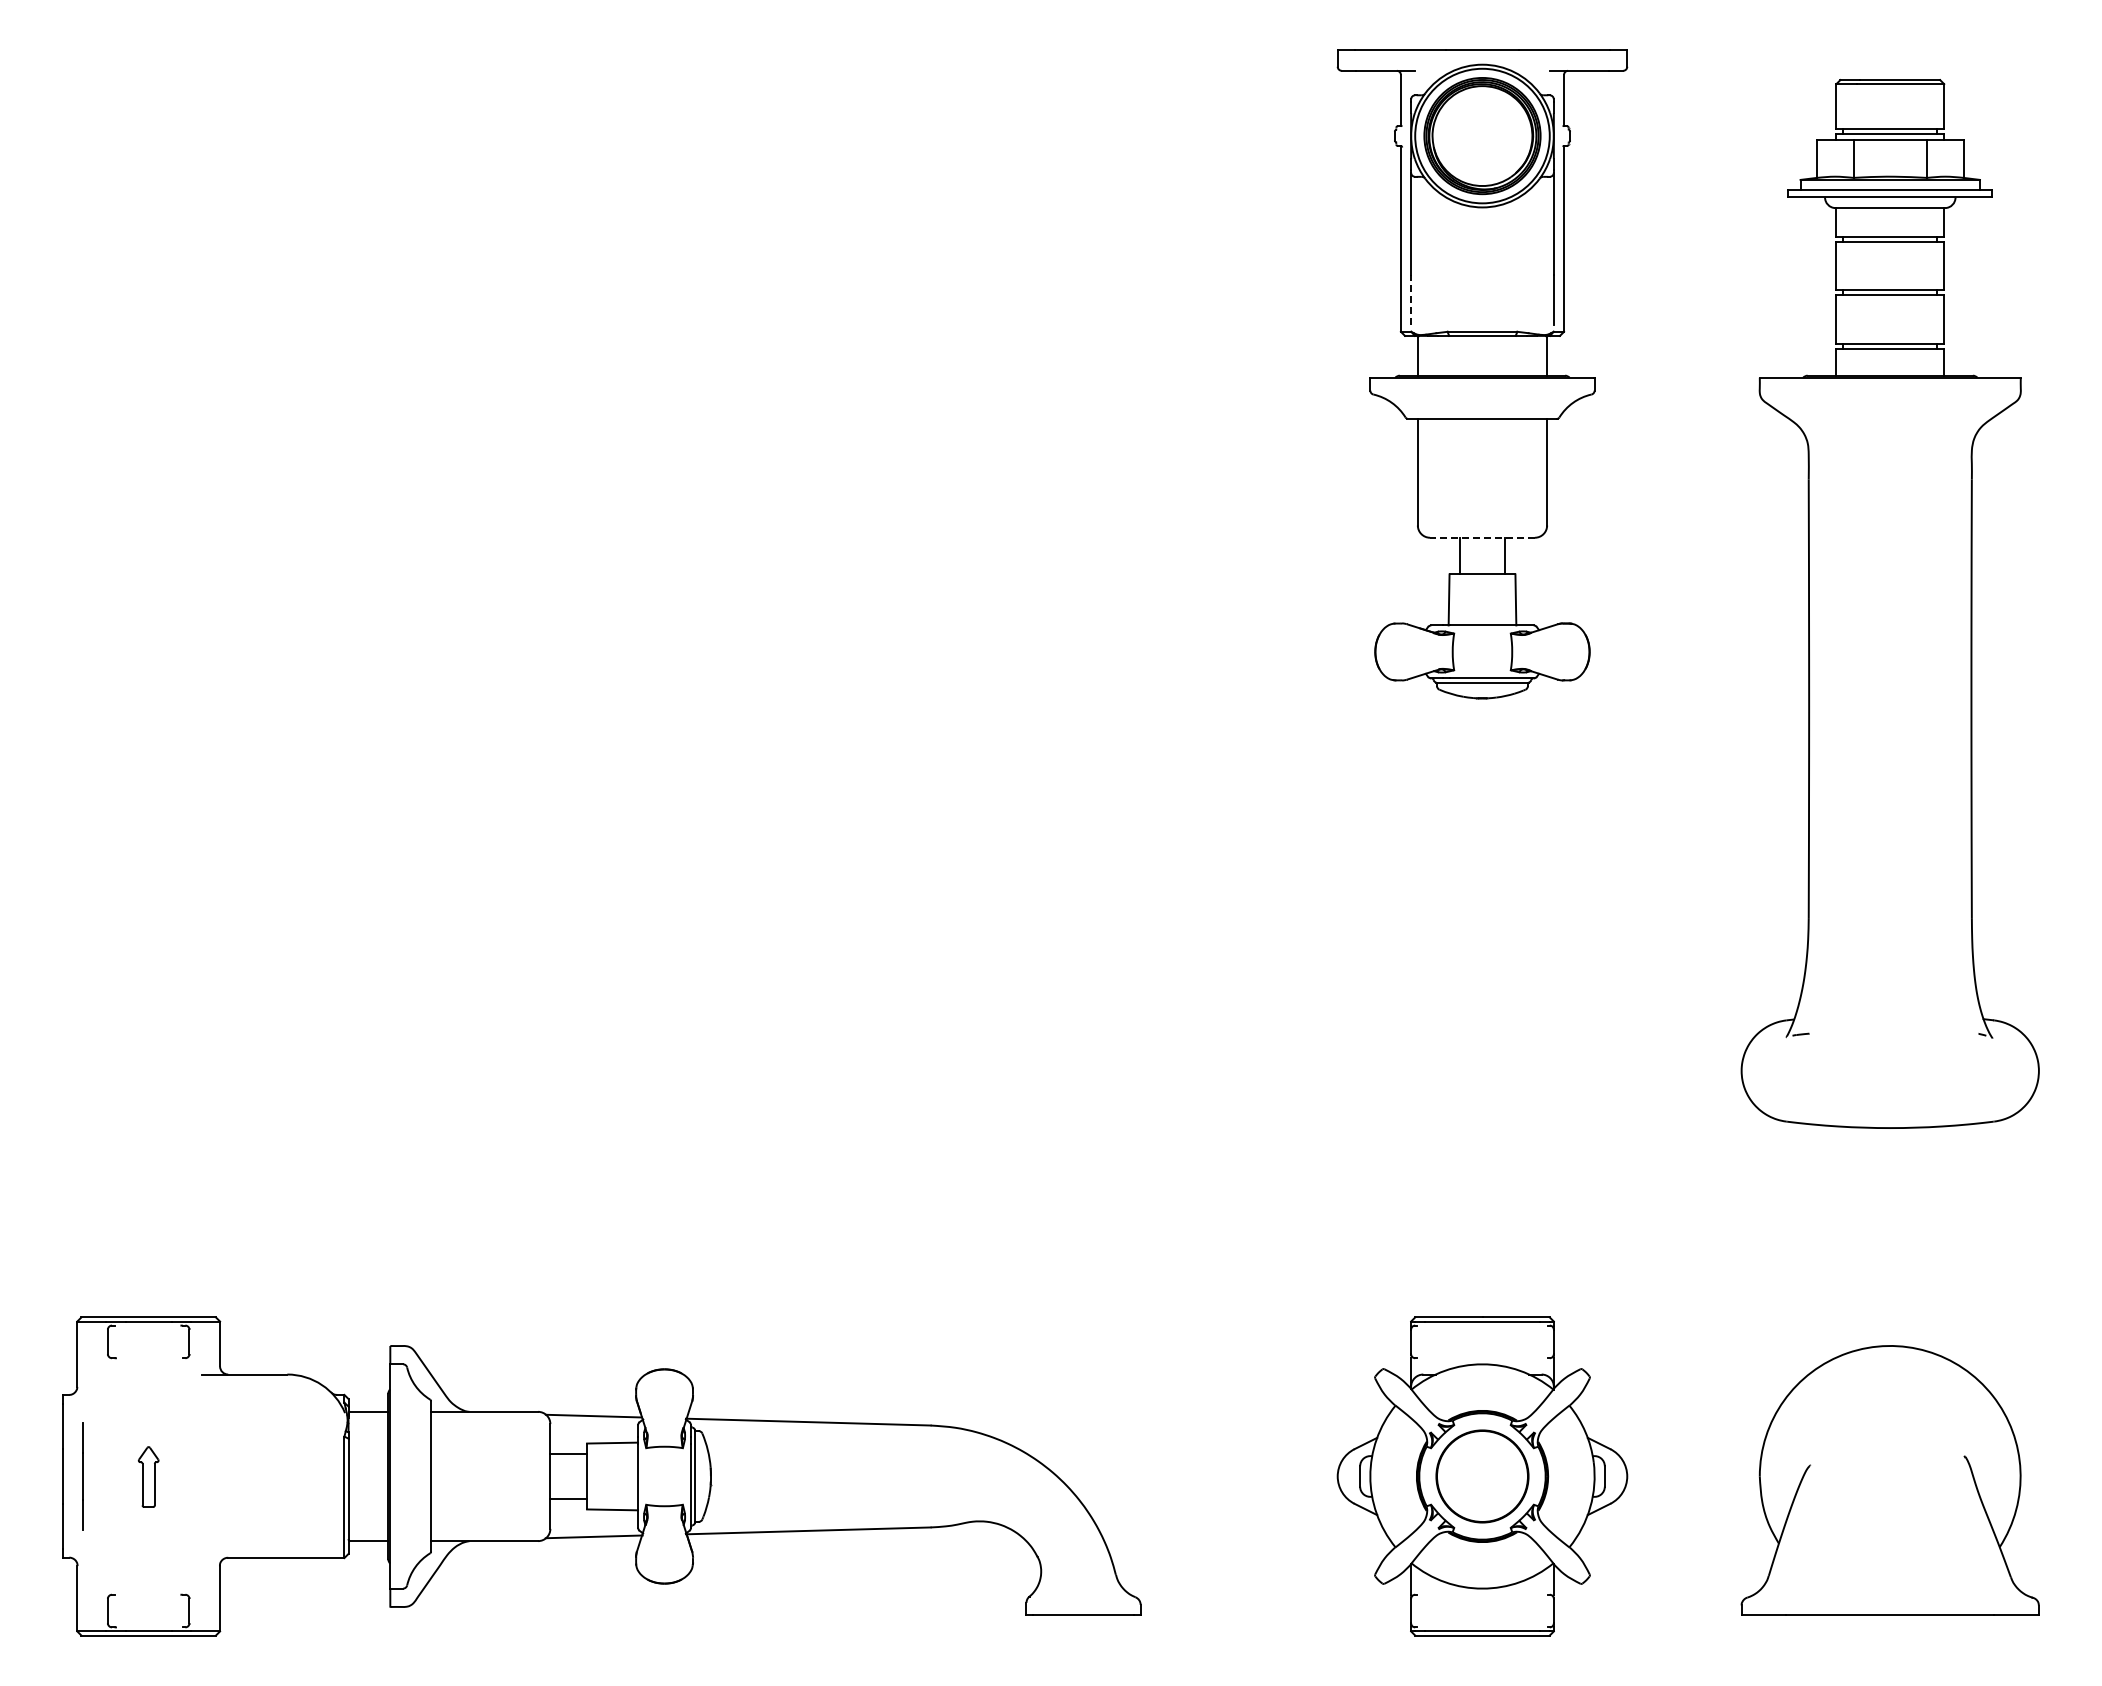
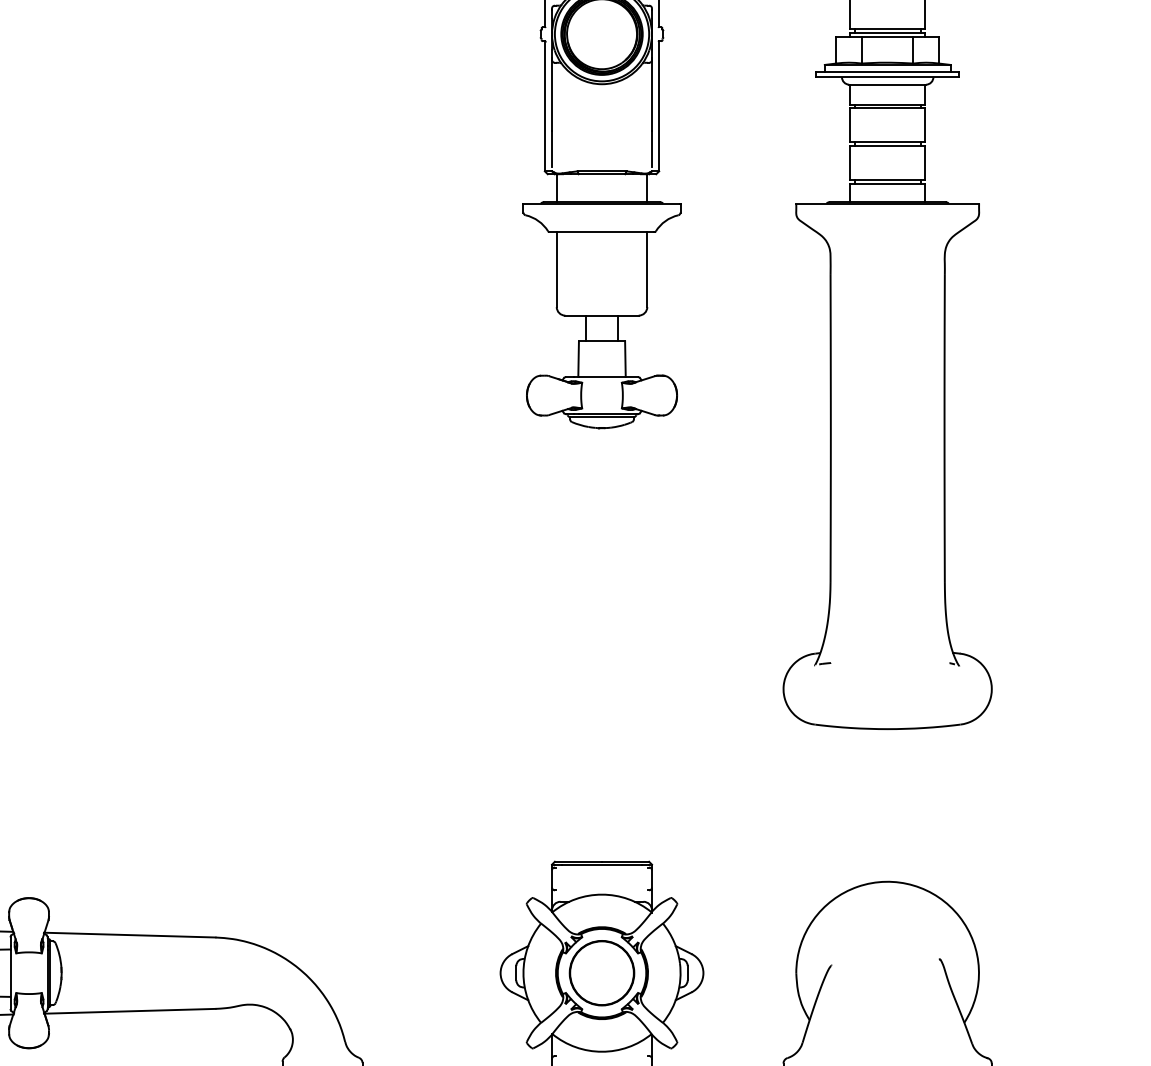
line: (1411, 299) -> (552, 148), dashed -> solid
line: (1481, 537) -> (601, 315), dashed -> solid

